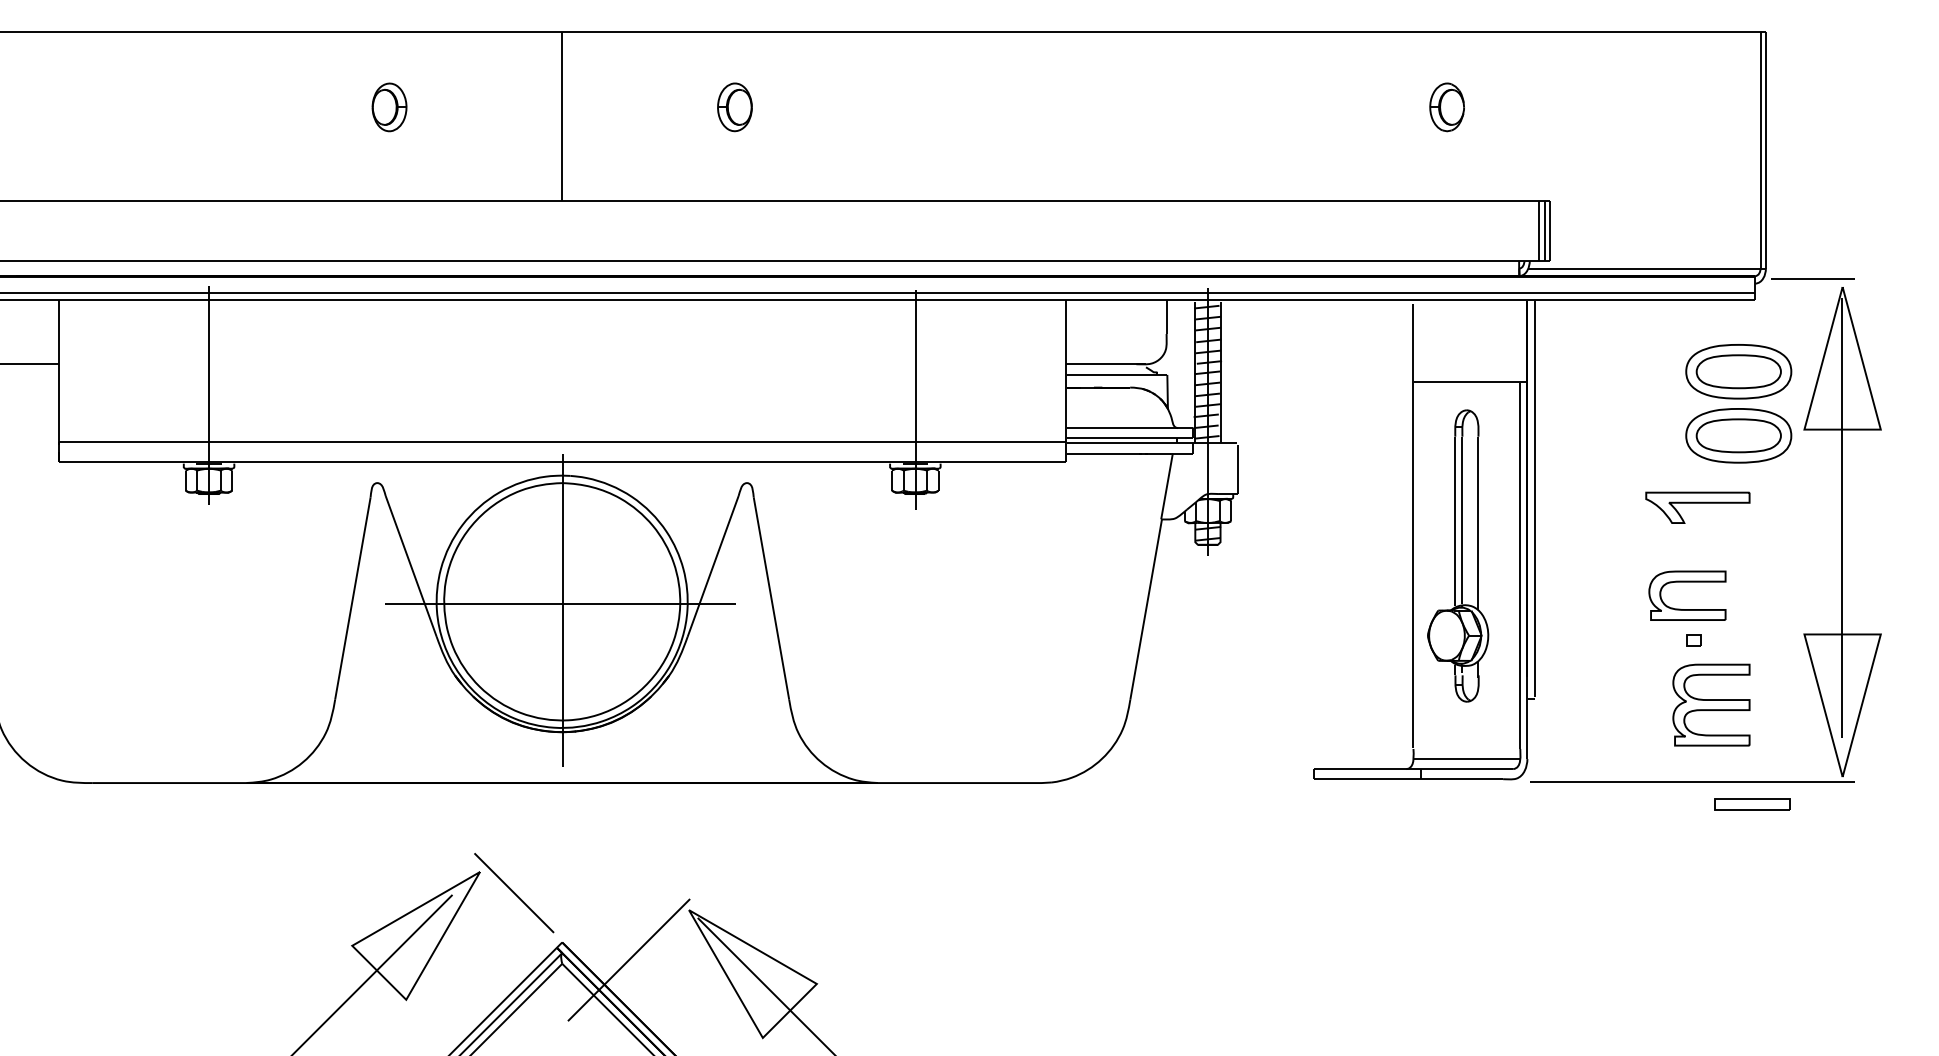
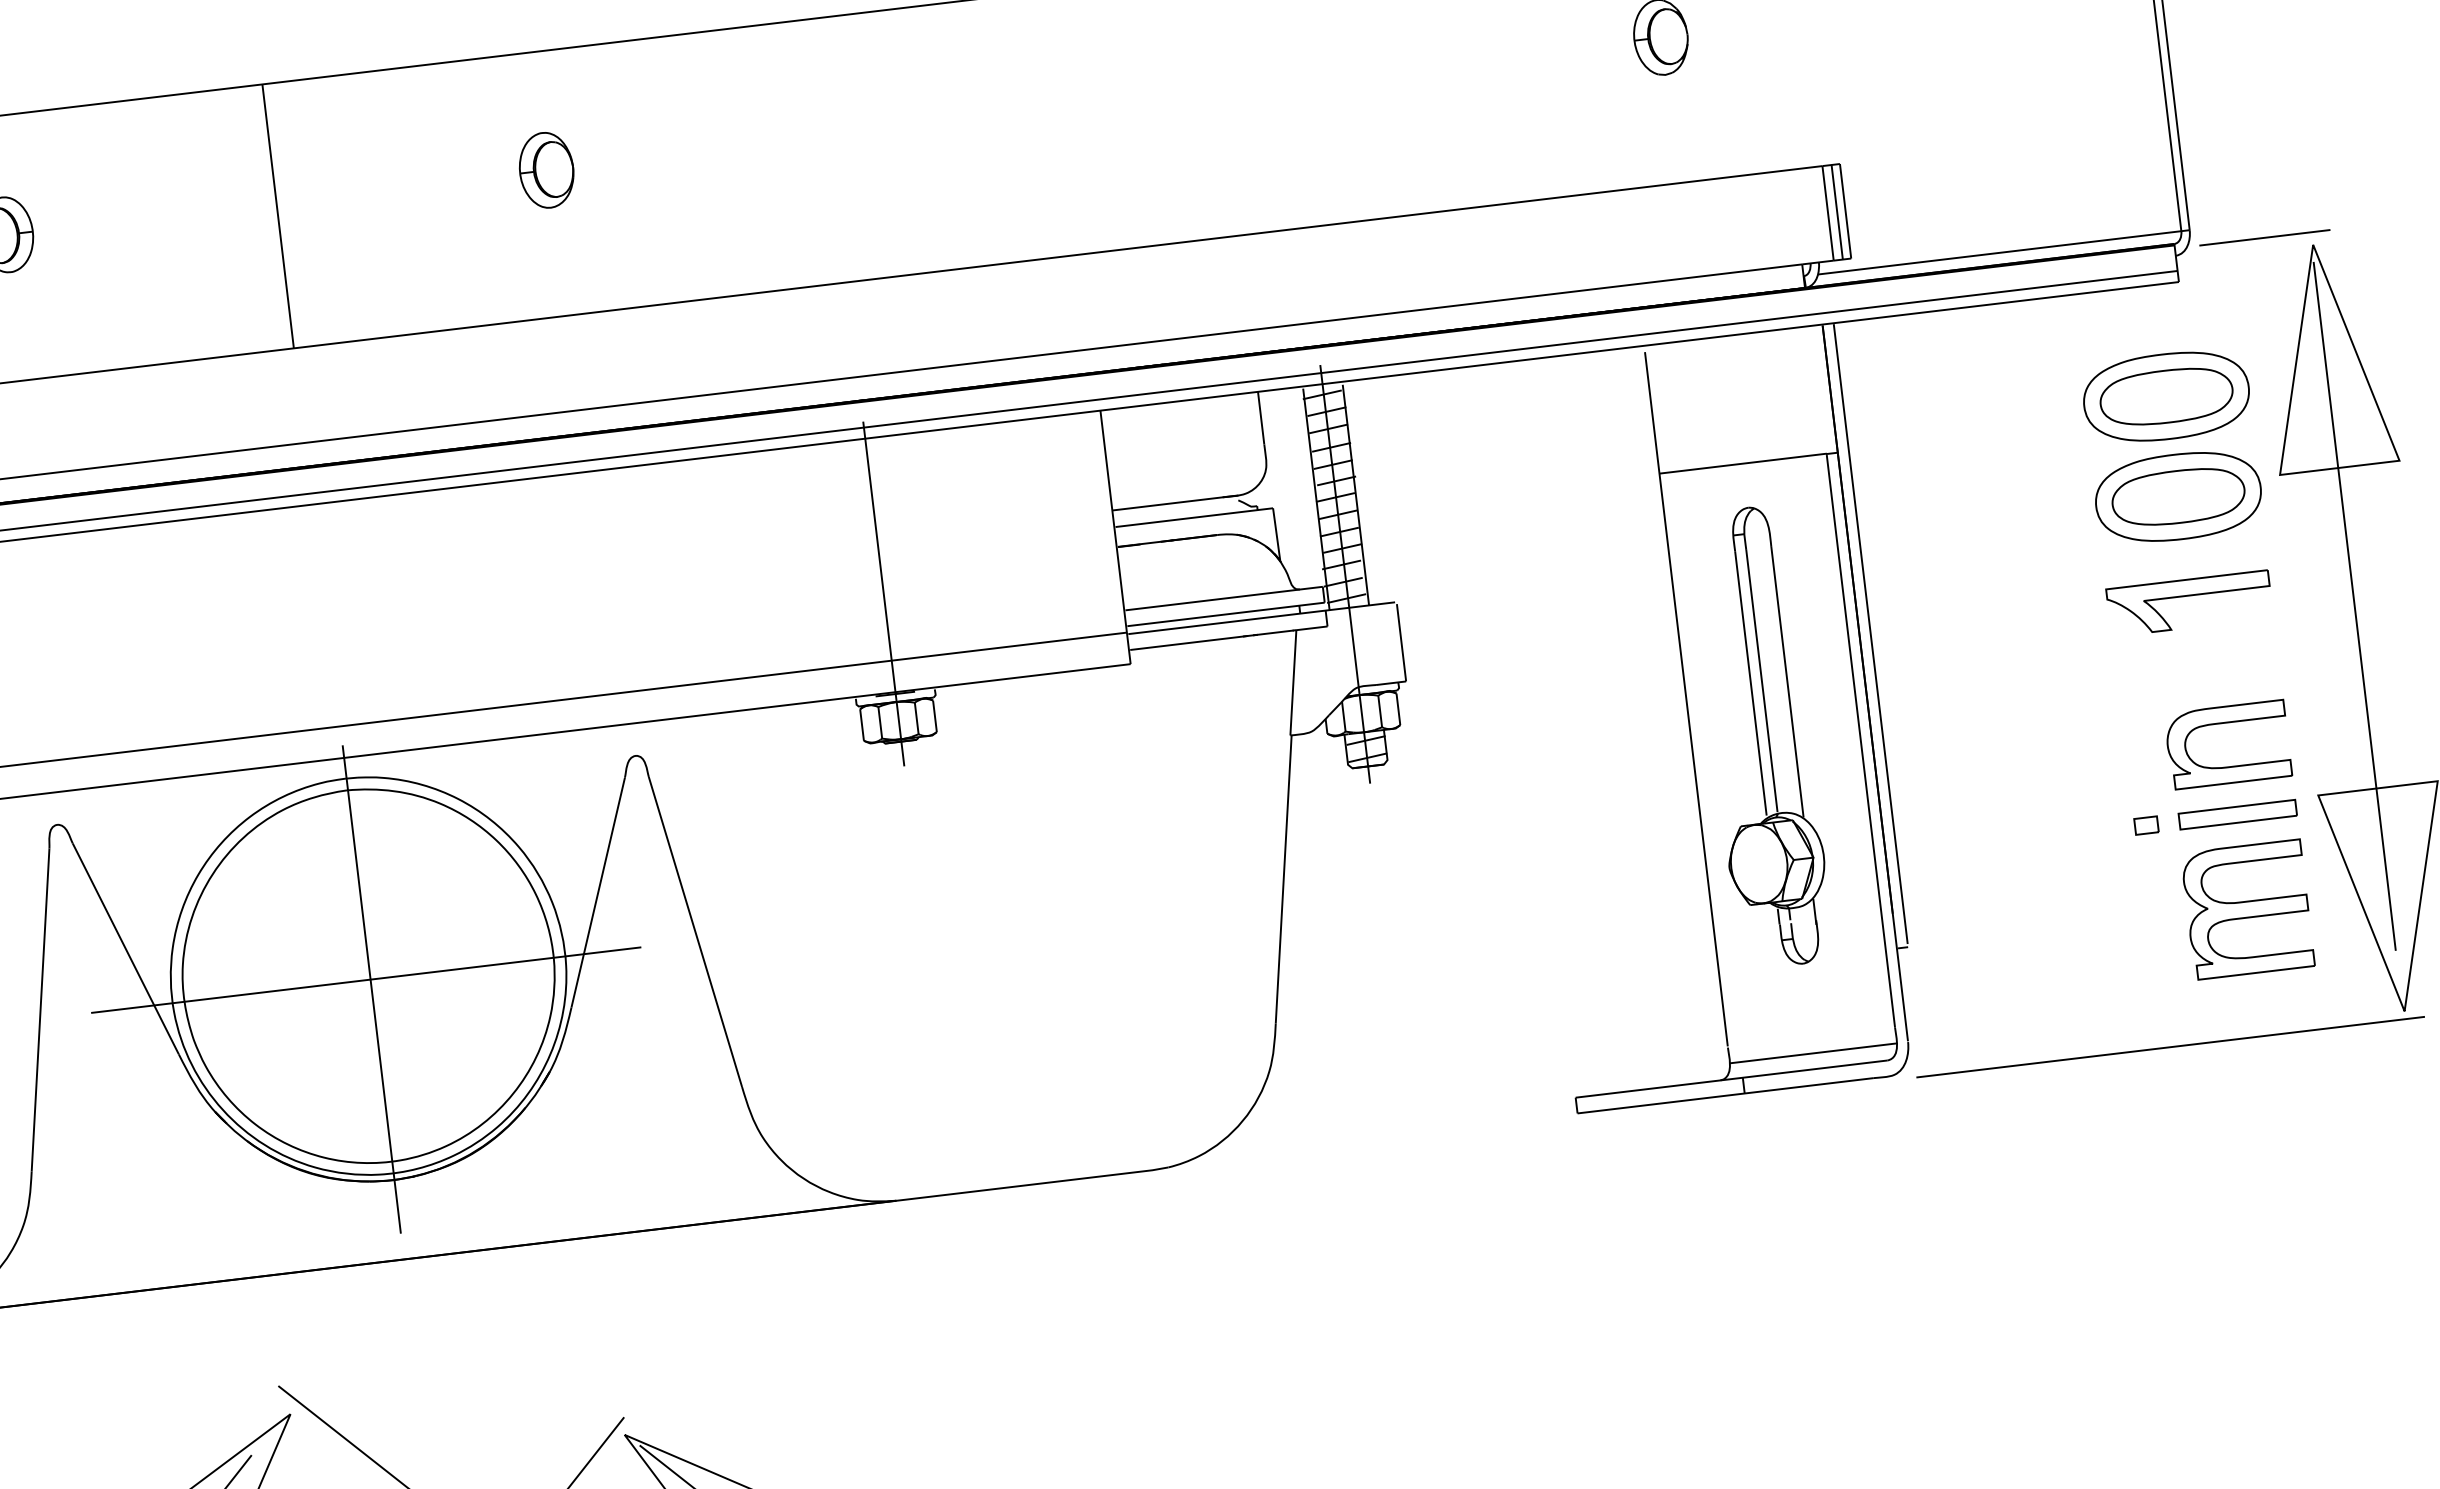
part: (1697, 507) -> (2189, 603), moved
part: (1687, 582) -> (2225, 724), moved
part: (1711, 704) -> (2247, 908), moved
part: (1752, 804) -> (2238, 814), moved

